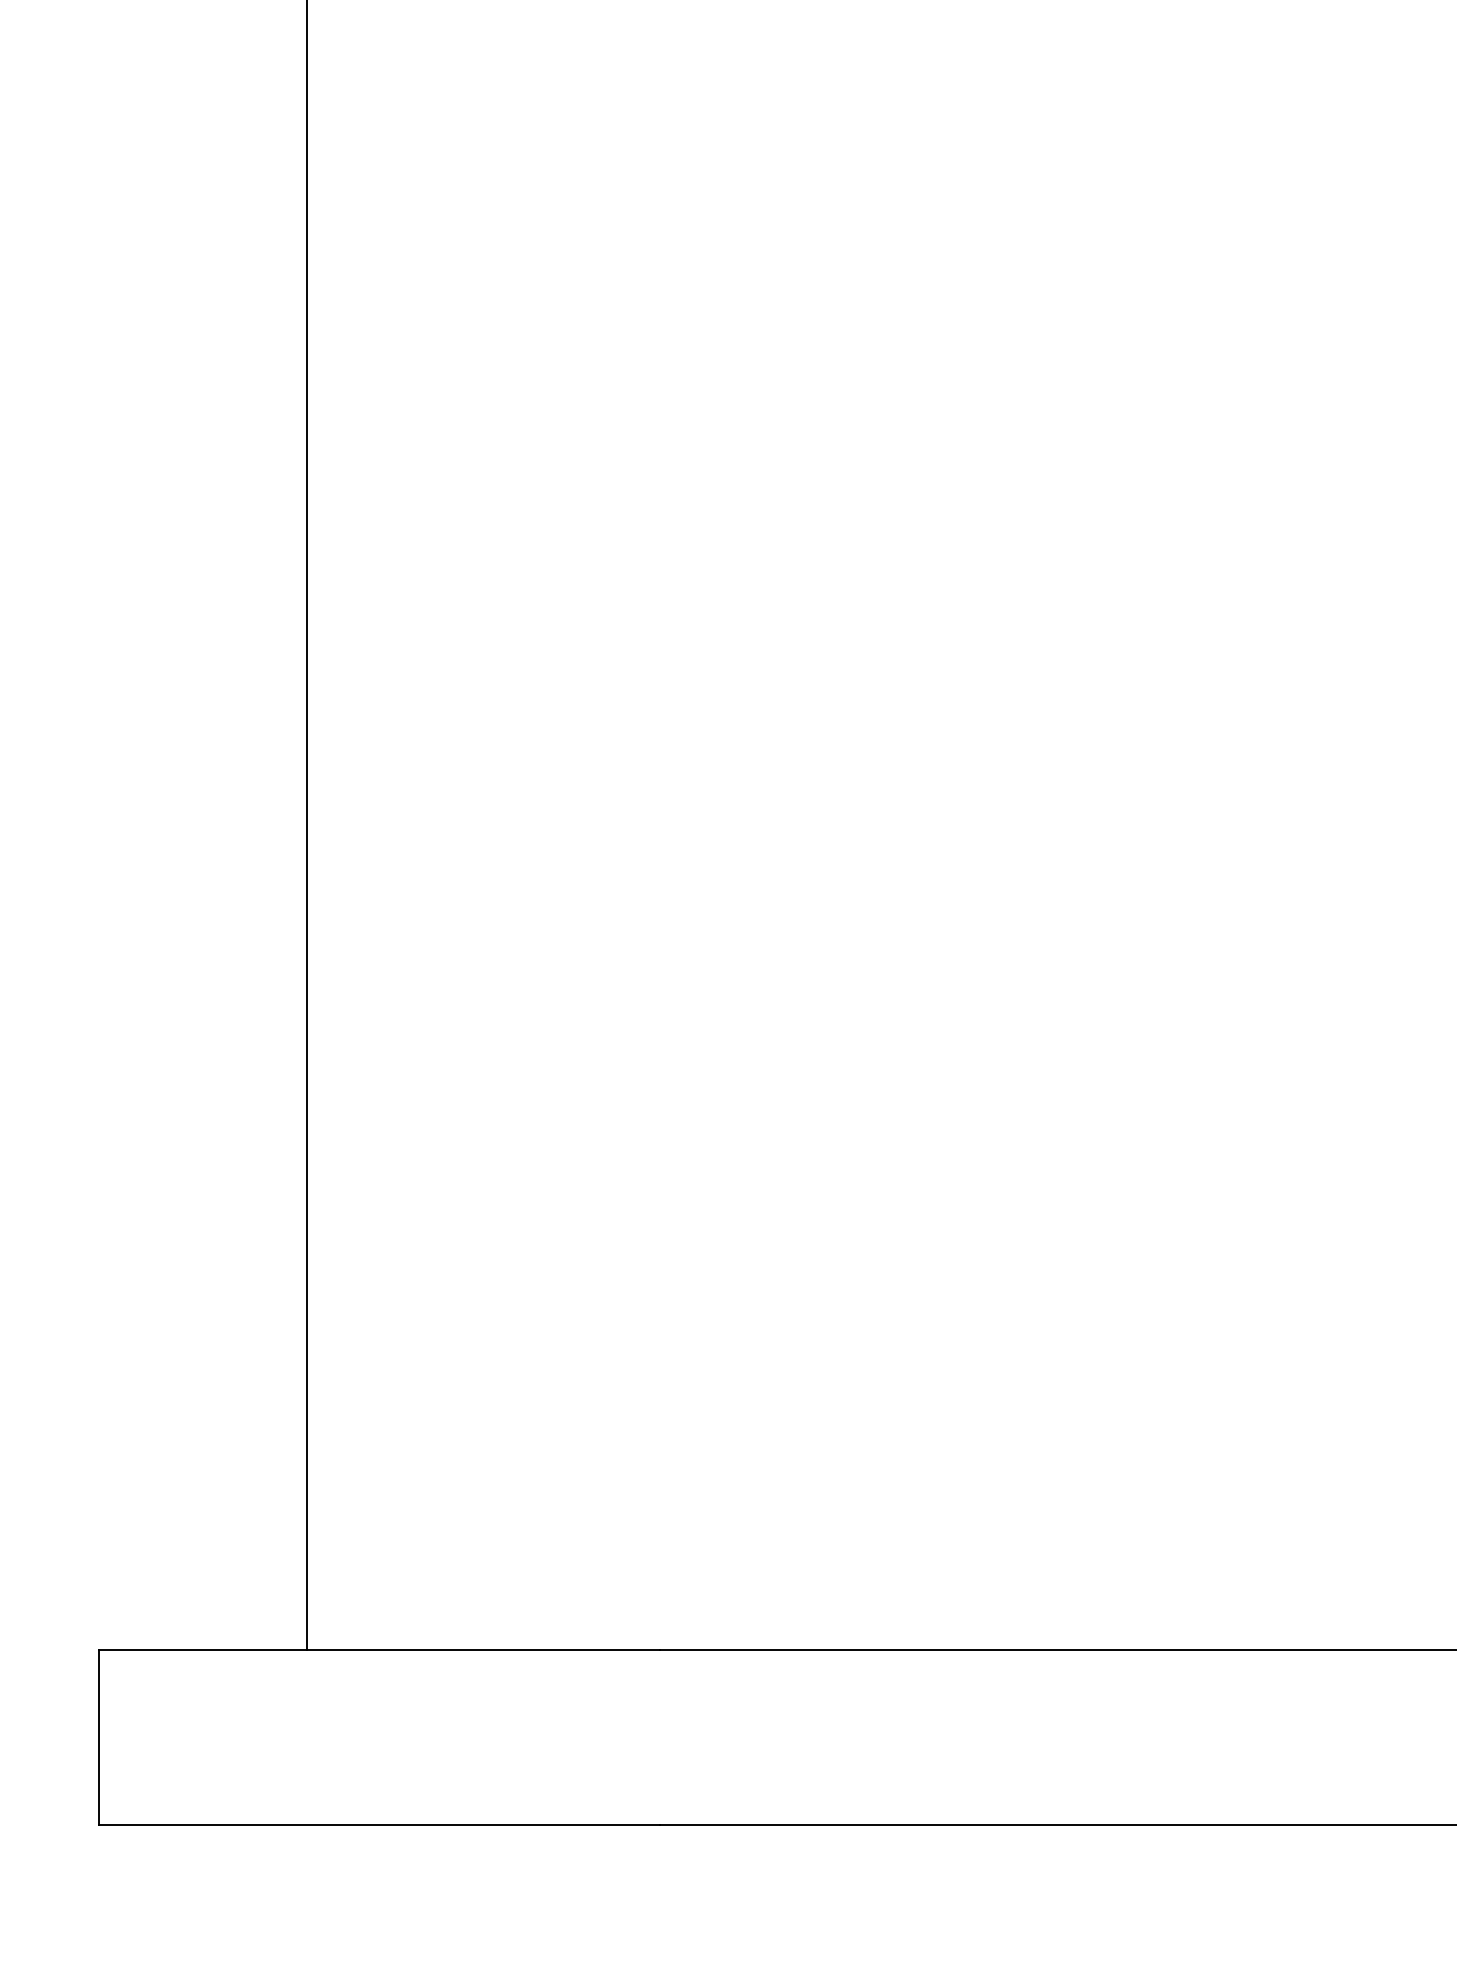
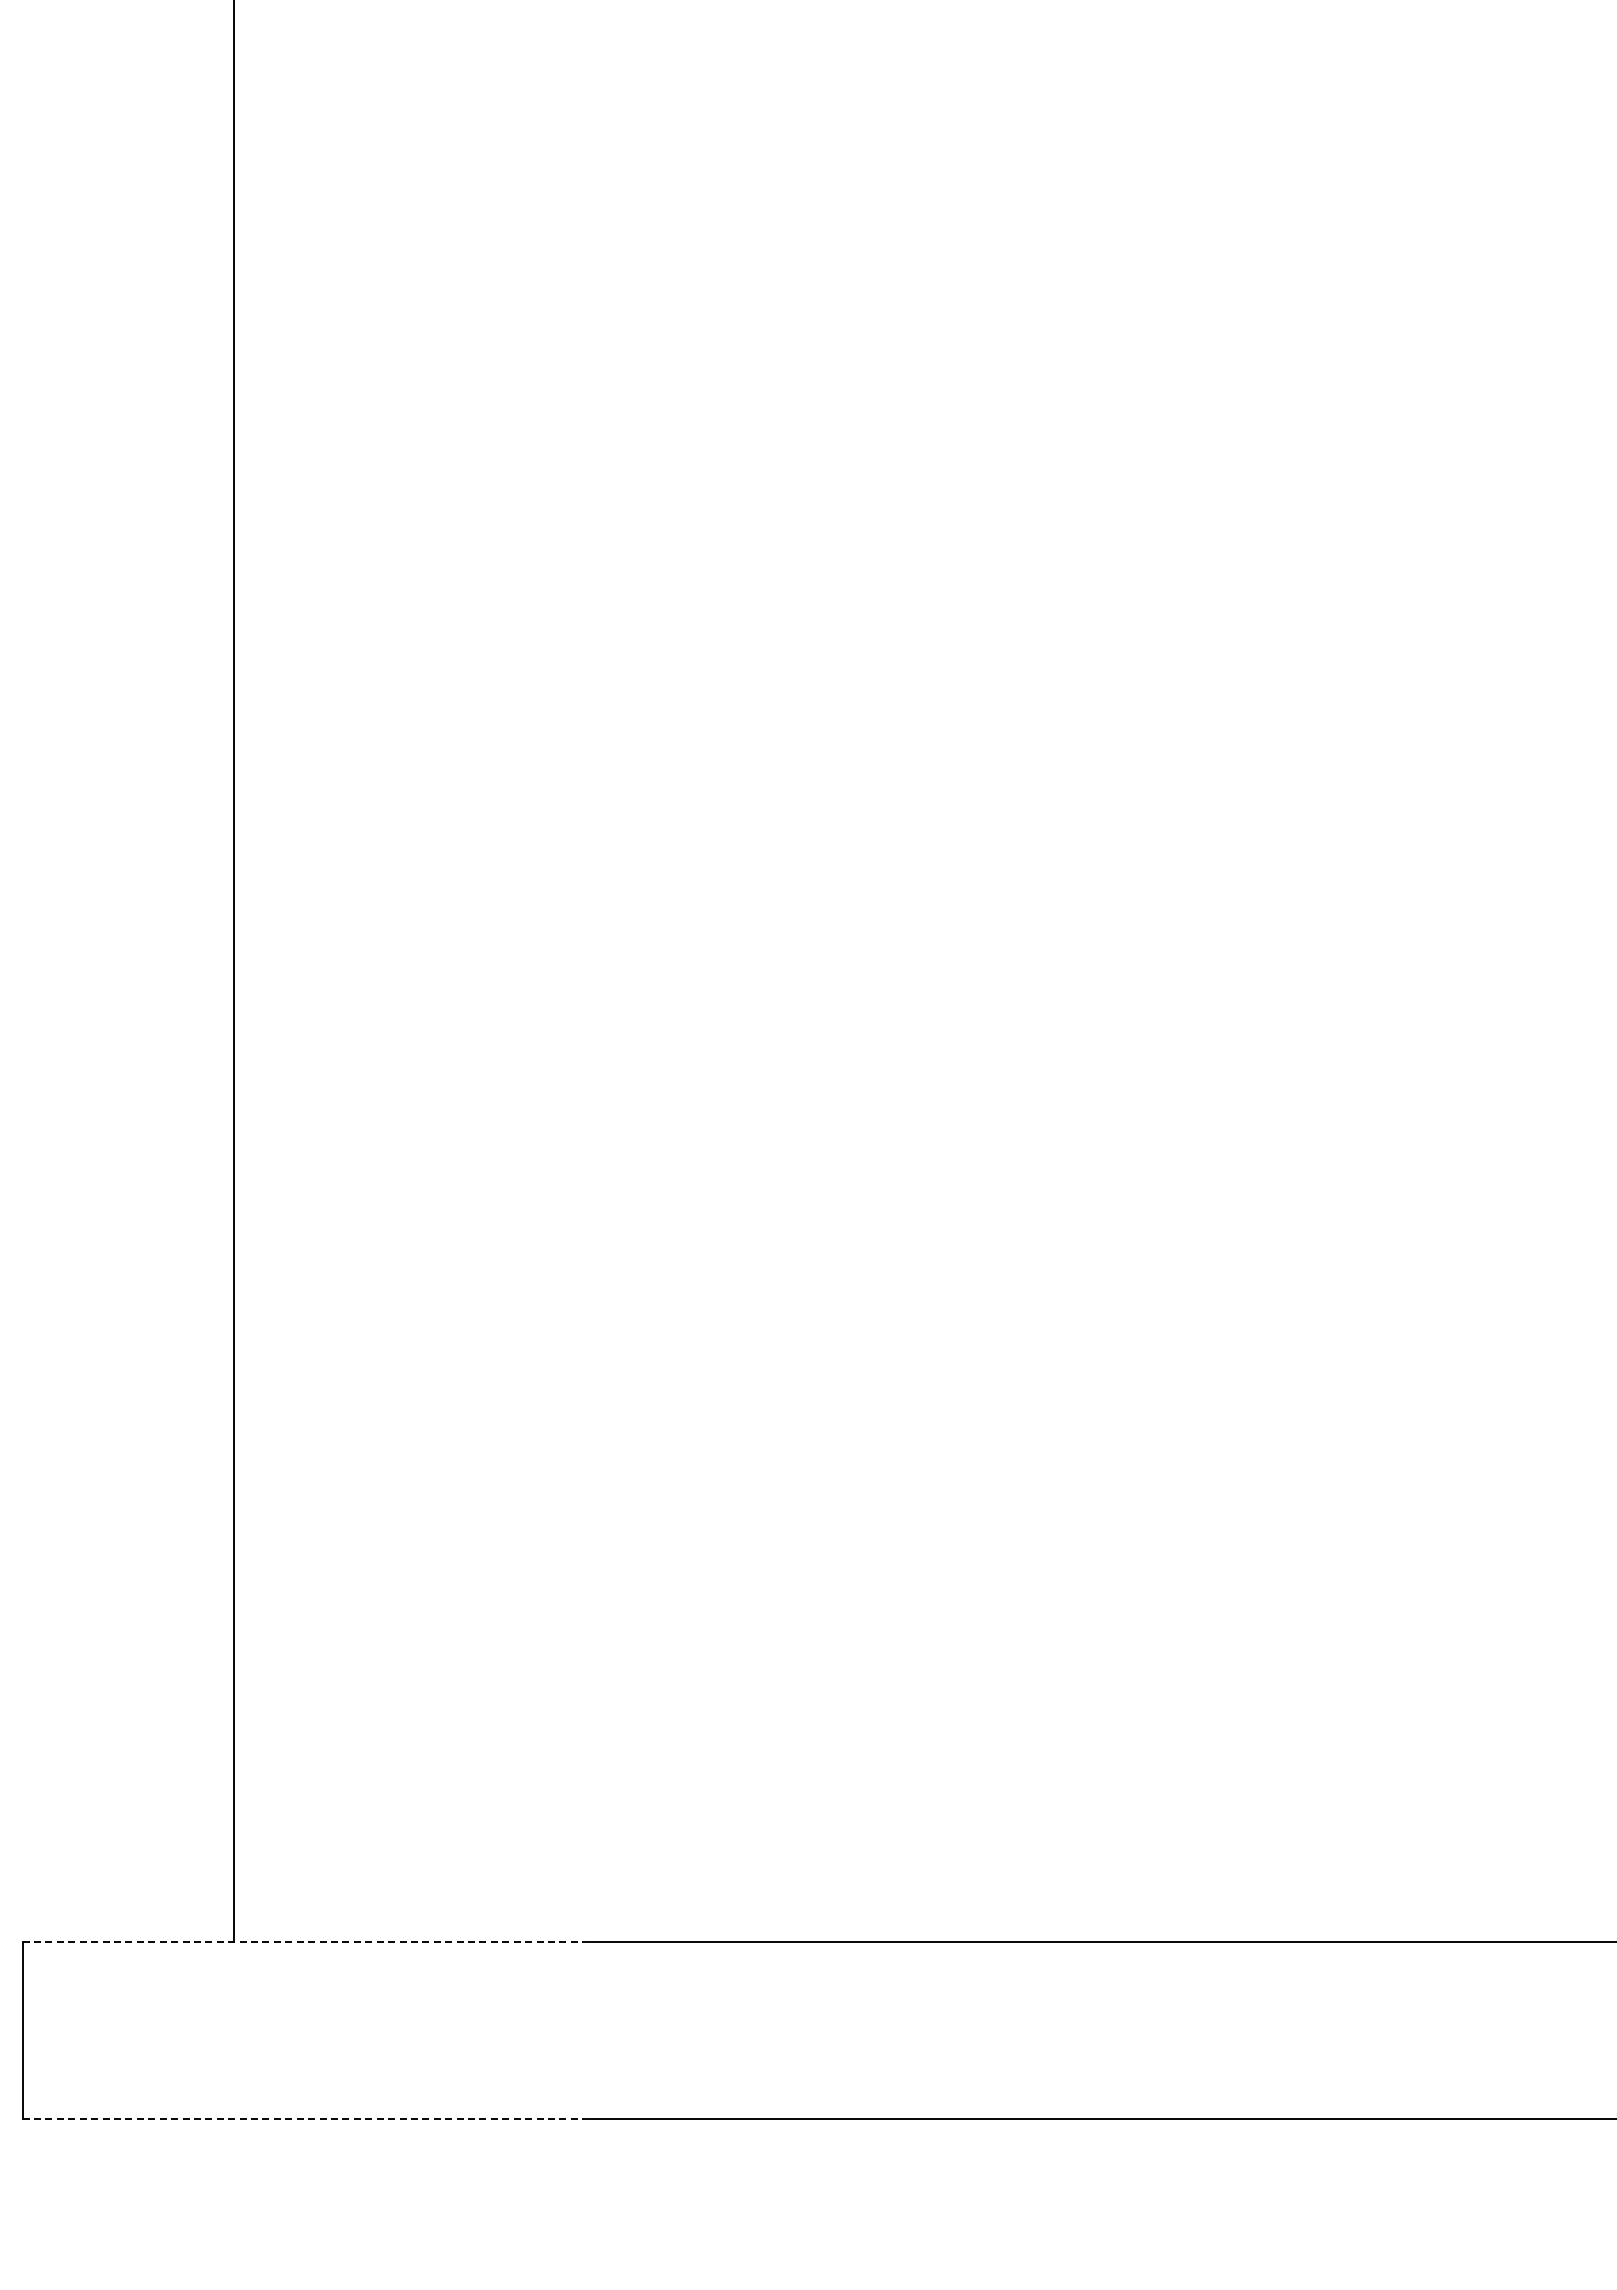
line: (379, 1649) -> (306, 1941), solid -> dashed
line: (379, 1824) -> (306, 2118), solid -> dashed

